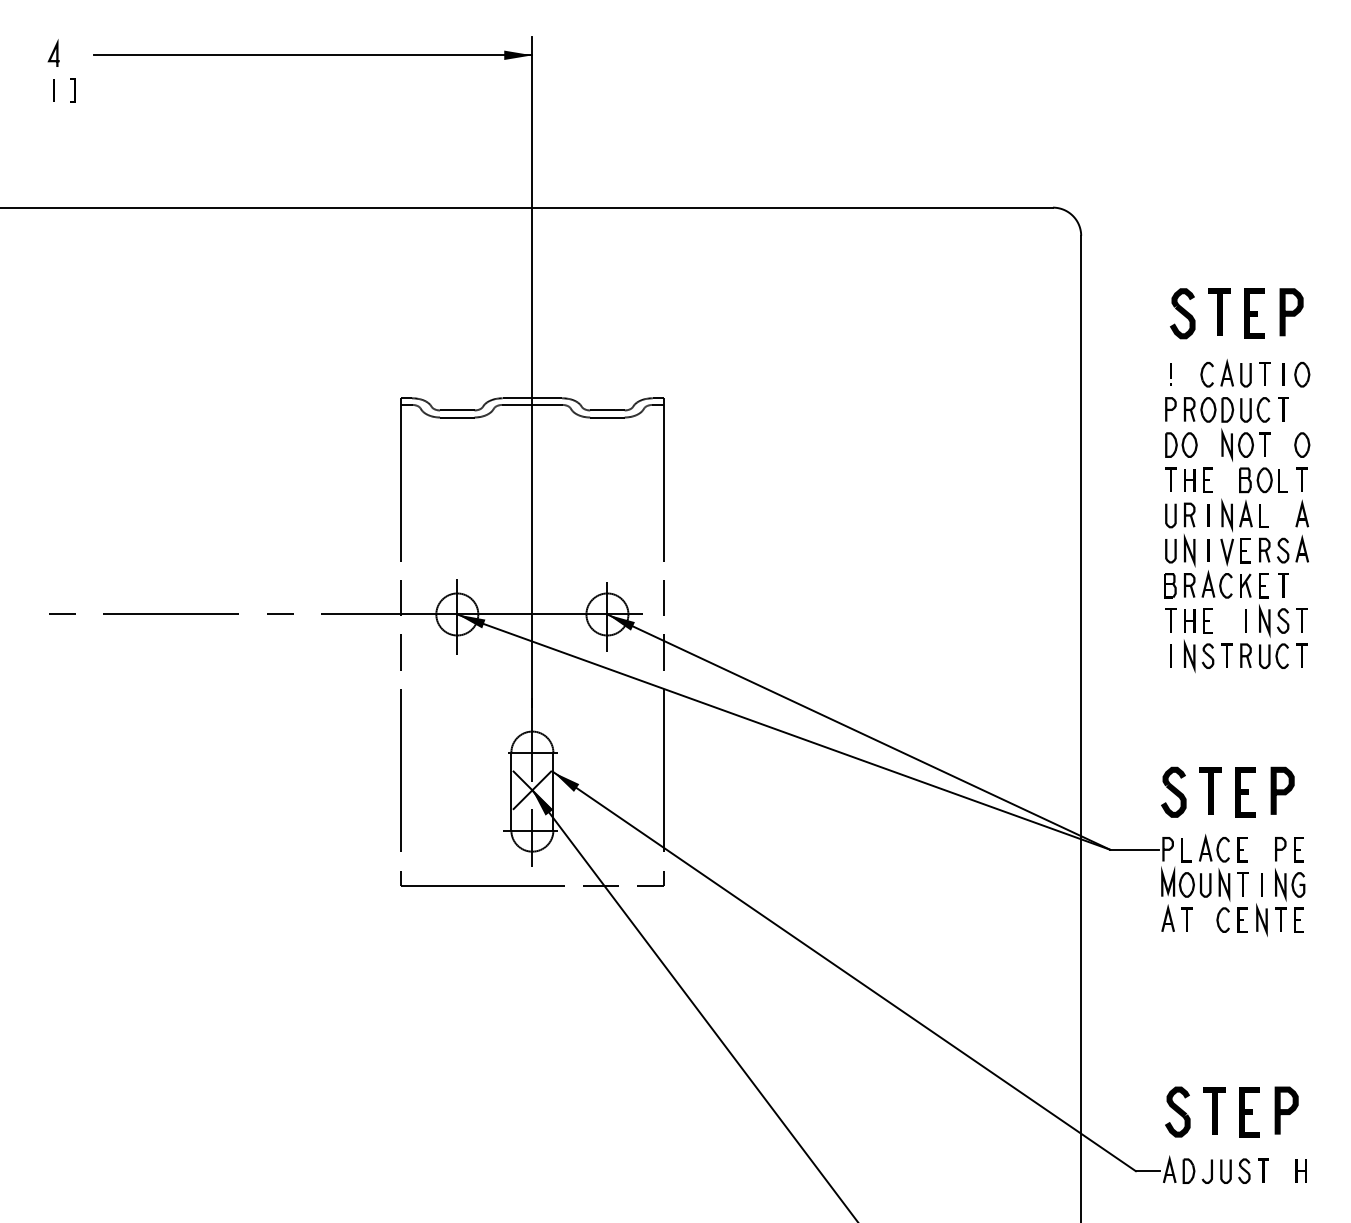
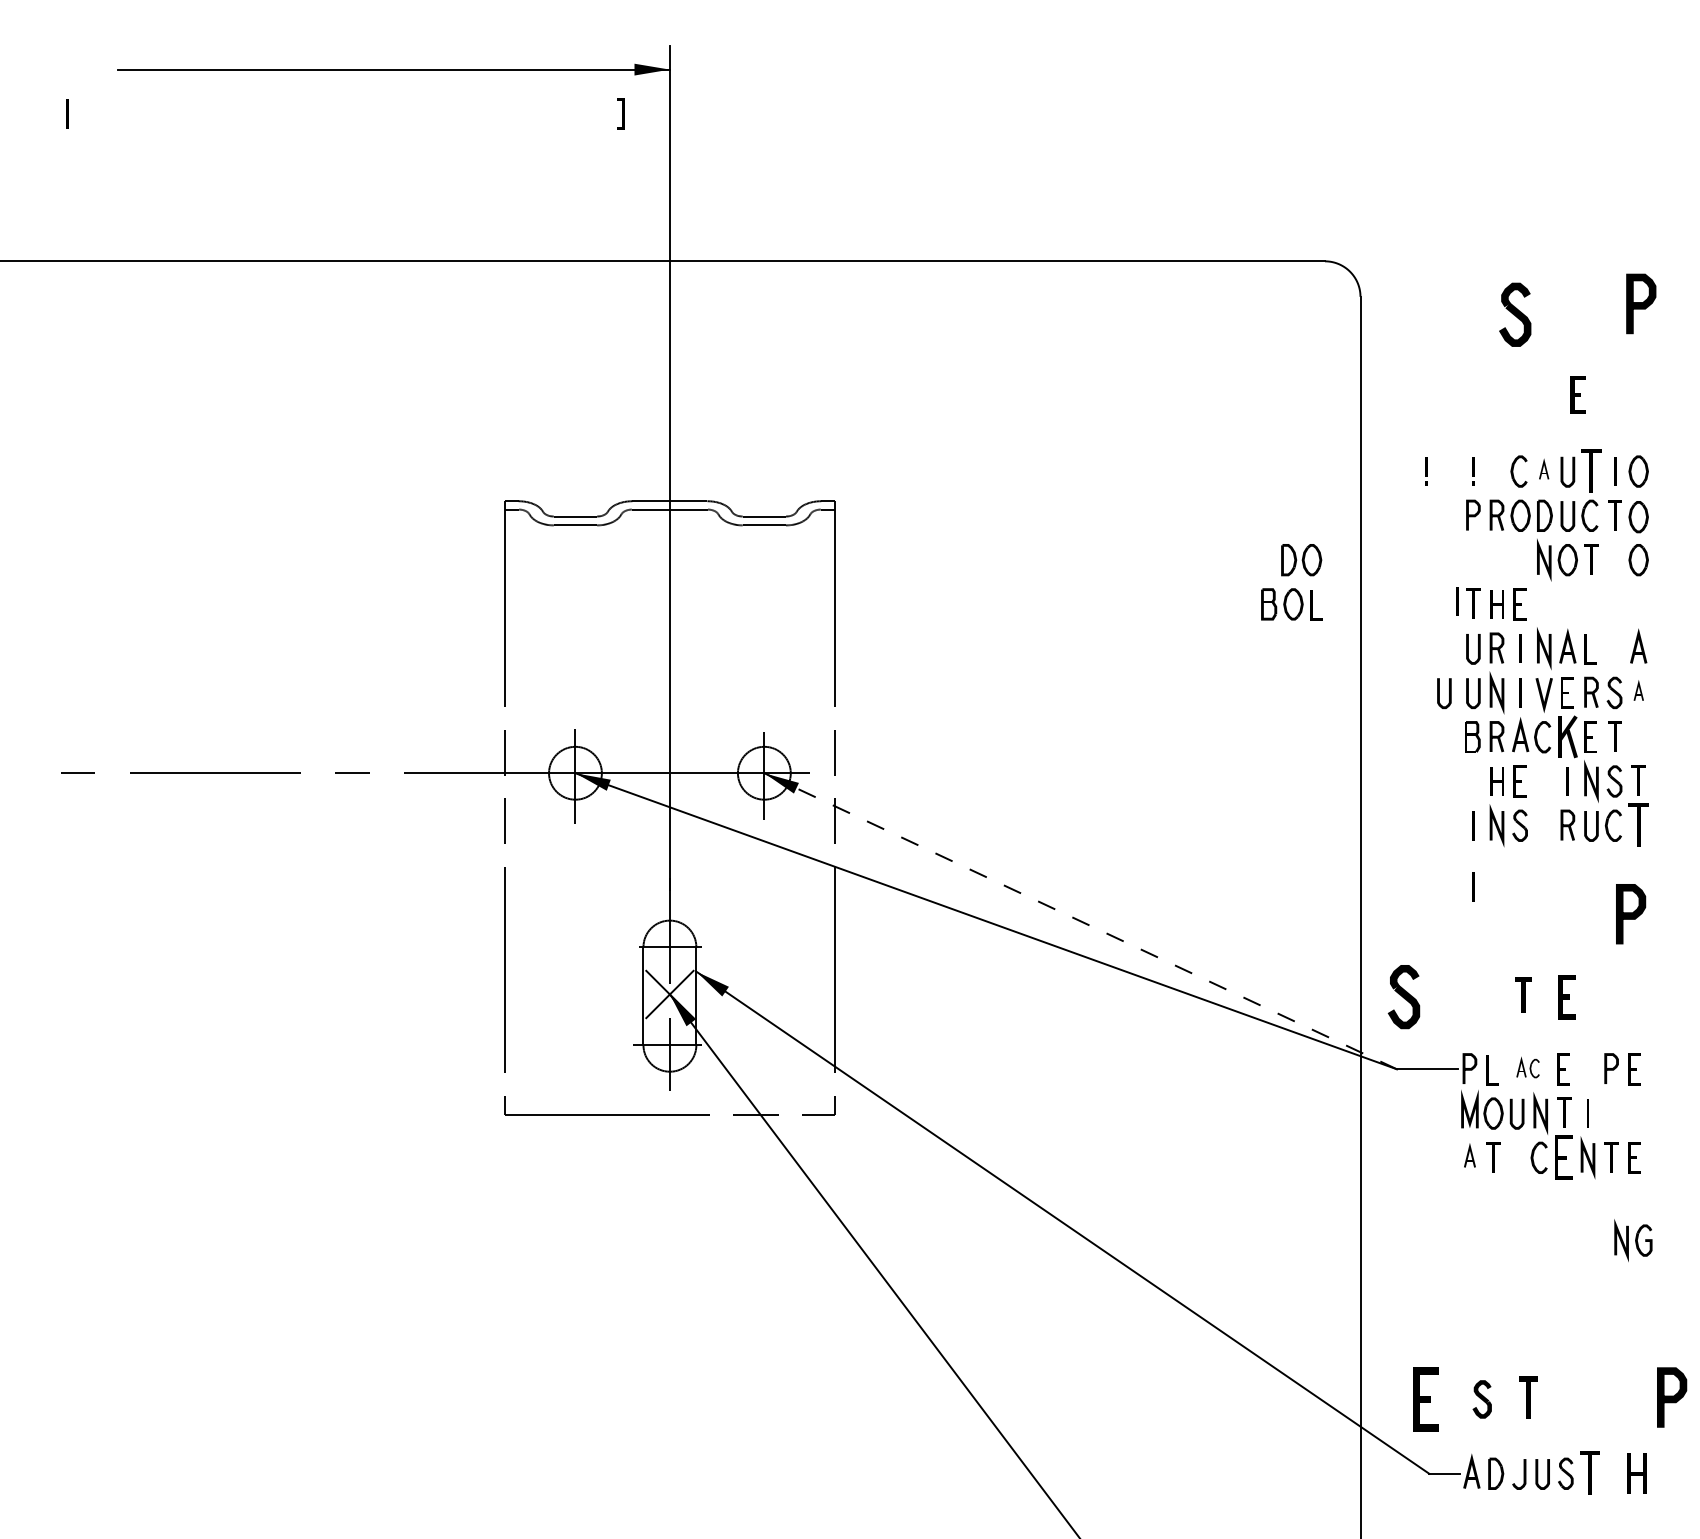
line: (53, 52) -> (67, 66), removed
line: (74, 90) -> (622, 113), moved
part: (1219, 311) -> (1534, 392), removed
curve: (1291, 311) -> (1641, 303), moved
part: (1182, 313) -> (1515, 314), moved
part: (1253, 313) -> (1577, 394), size x0.6
part: (1226, 372) -> (1543, 468), size x0.6
part: (1264, 373) -> (1591, 470), size x1.4
line: (1133, 374) -> (1426, 471), added
part: (1302, 411) -> (1638, 517), added
part: (1181, 445) -> (1301, 560), moved
line: (1158, 477) -> (1457, 601), added
part: (1302, 479) -> (1638, 603), removed
part: (1263, 480) -> (1291, 604), moved
part: (1302, 548) -> (1638, 690), size x0.6
curve: (1143, 551) -> (1439, 693), added
part: (1245, 586) -> (1567, 737), size x1.4
part: (1170, 620) -> (1473, 780), removed
part: (1227, 656) -> (1544, 825), removed
part: (1302, 656) -> (1638, 825), size x1.4
line: (1170, 704) -> (1473, 886), added
line: (859, 732) -> (1081, 921), solid -> dashed
part: (1210, 790) -> (1523, 994), size x0.6
part: (1244, 791) -> (1566, 996), size x0.7
curve: (1283, 791) -> (1631, 914), moved
part: (1173, 792) -> (1403, 997), moved
part: (1213, 848) -> (1527, 1067), size x0.6
part: (1290, 884) -> (1633, 1240), moved
part: (1167, 918) -> (1469, 1155), size x0.7
part: (1242, 919) -> (1563, 1157), size x1.4
part: (1214, 1110) -> (1528, 1397), size x0.7
curve: (1287, 1110) -> (1672, 1397), moved
part: (1178, 1112) -> (1482, 1399), size x0.6
part: (1248, 1112) -> (1425, 1399), moved
part: (1263, 1170) -> (1589, 1473), size x1.4
part: (1301, 1170) -> (1637, 1473), size x1.4

